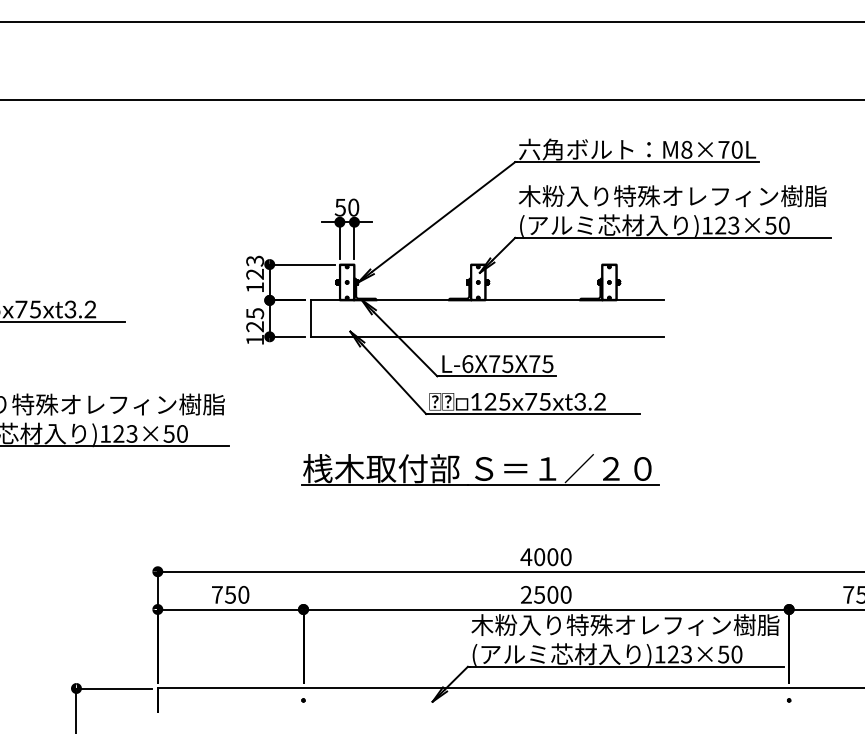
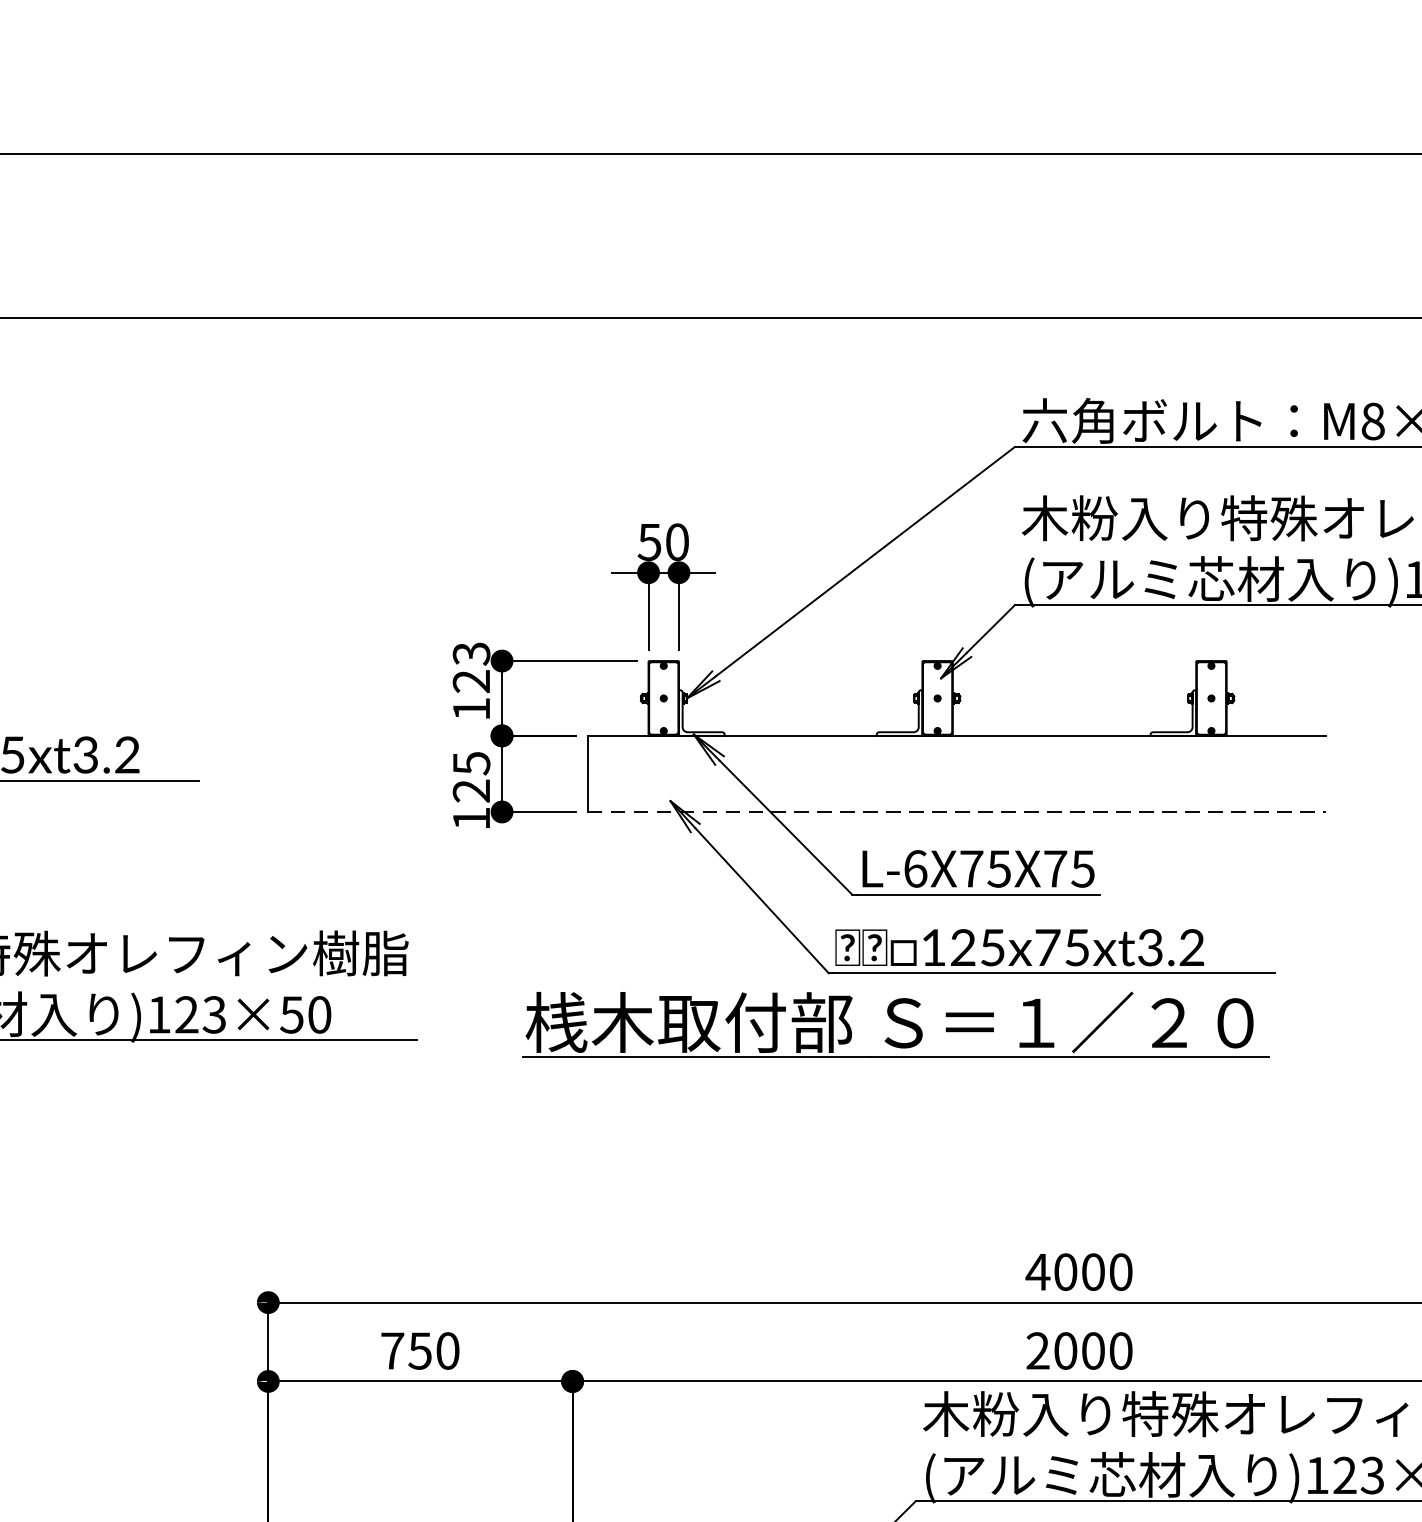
line: (487, 336) -> (956, 811), solid -> dashed
part: (480, 469) -> (896, 1024), moved
text: (539, 594) -> (1065, 1350), 2500 -> 2000

